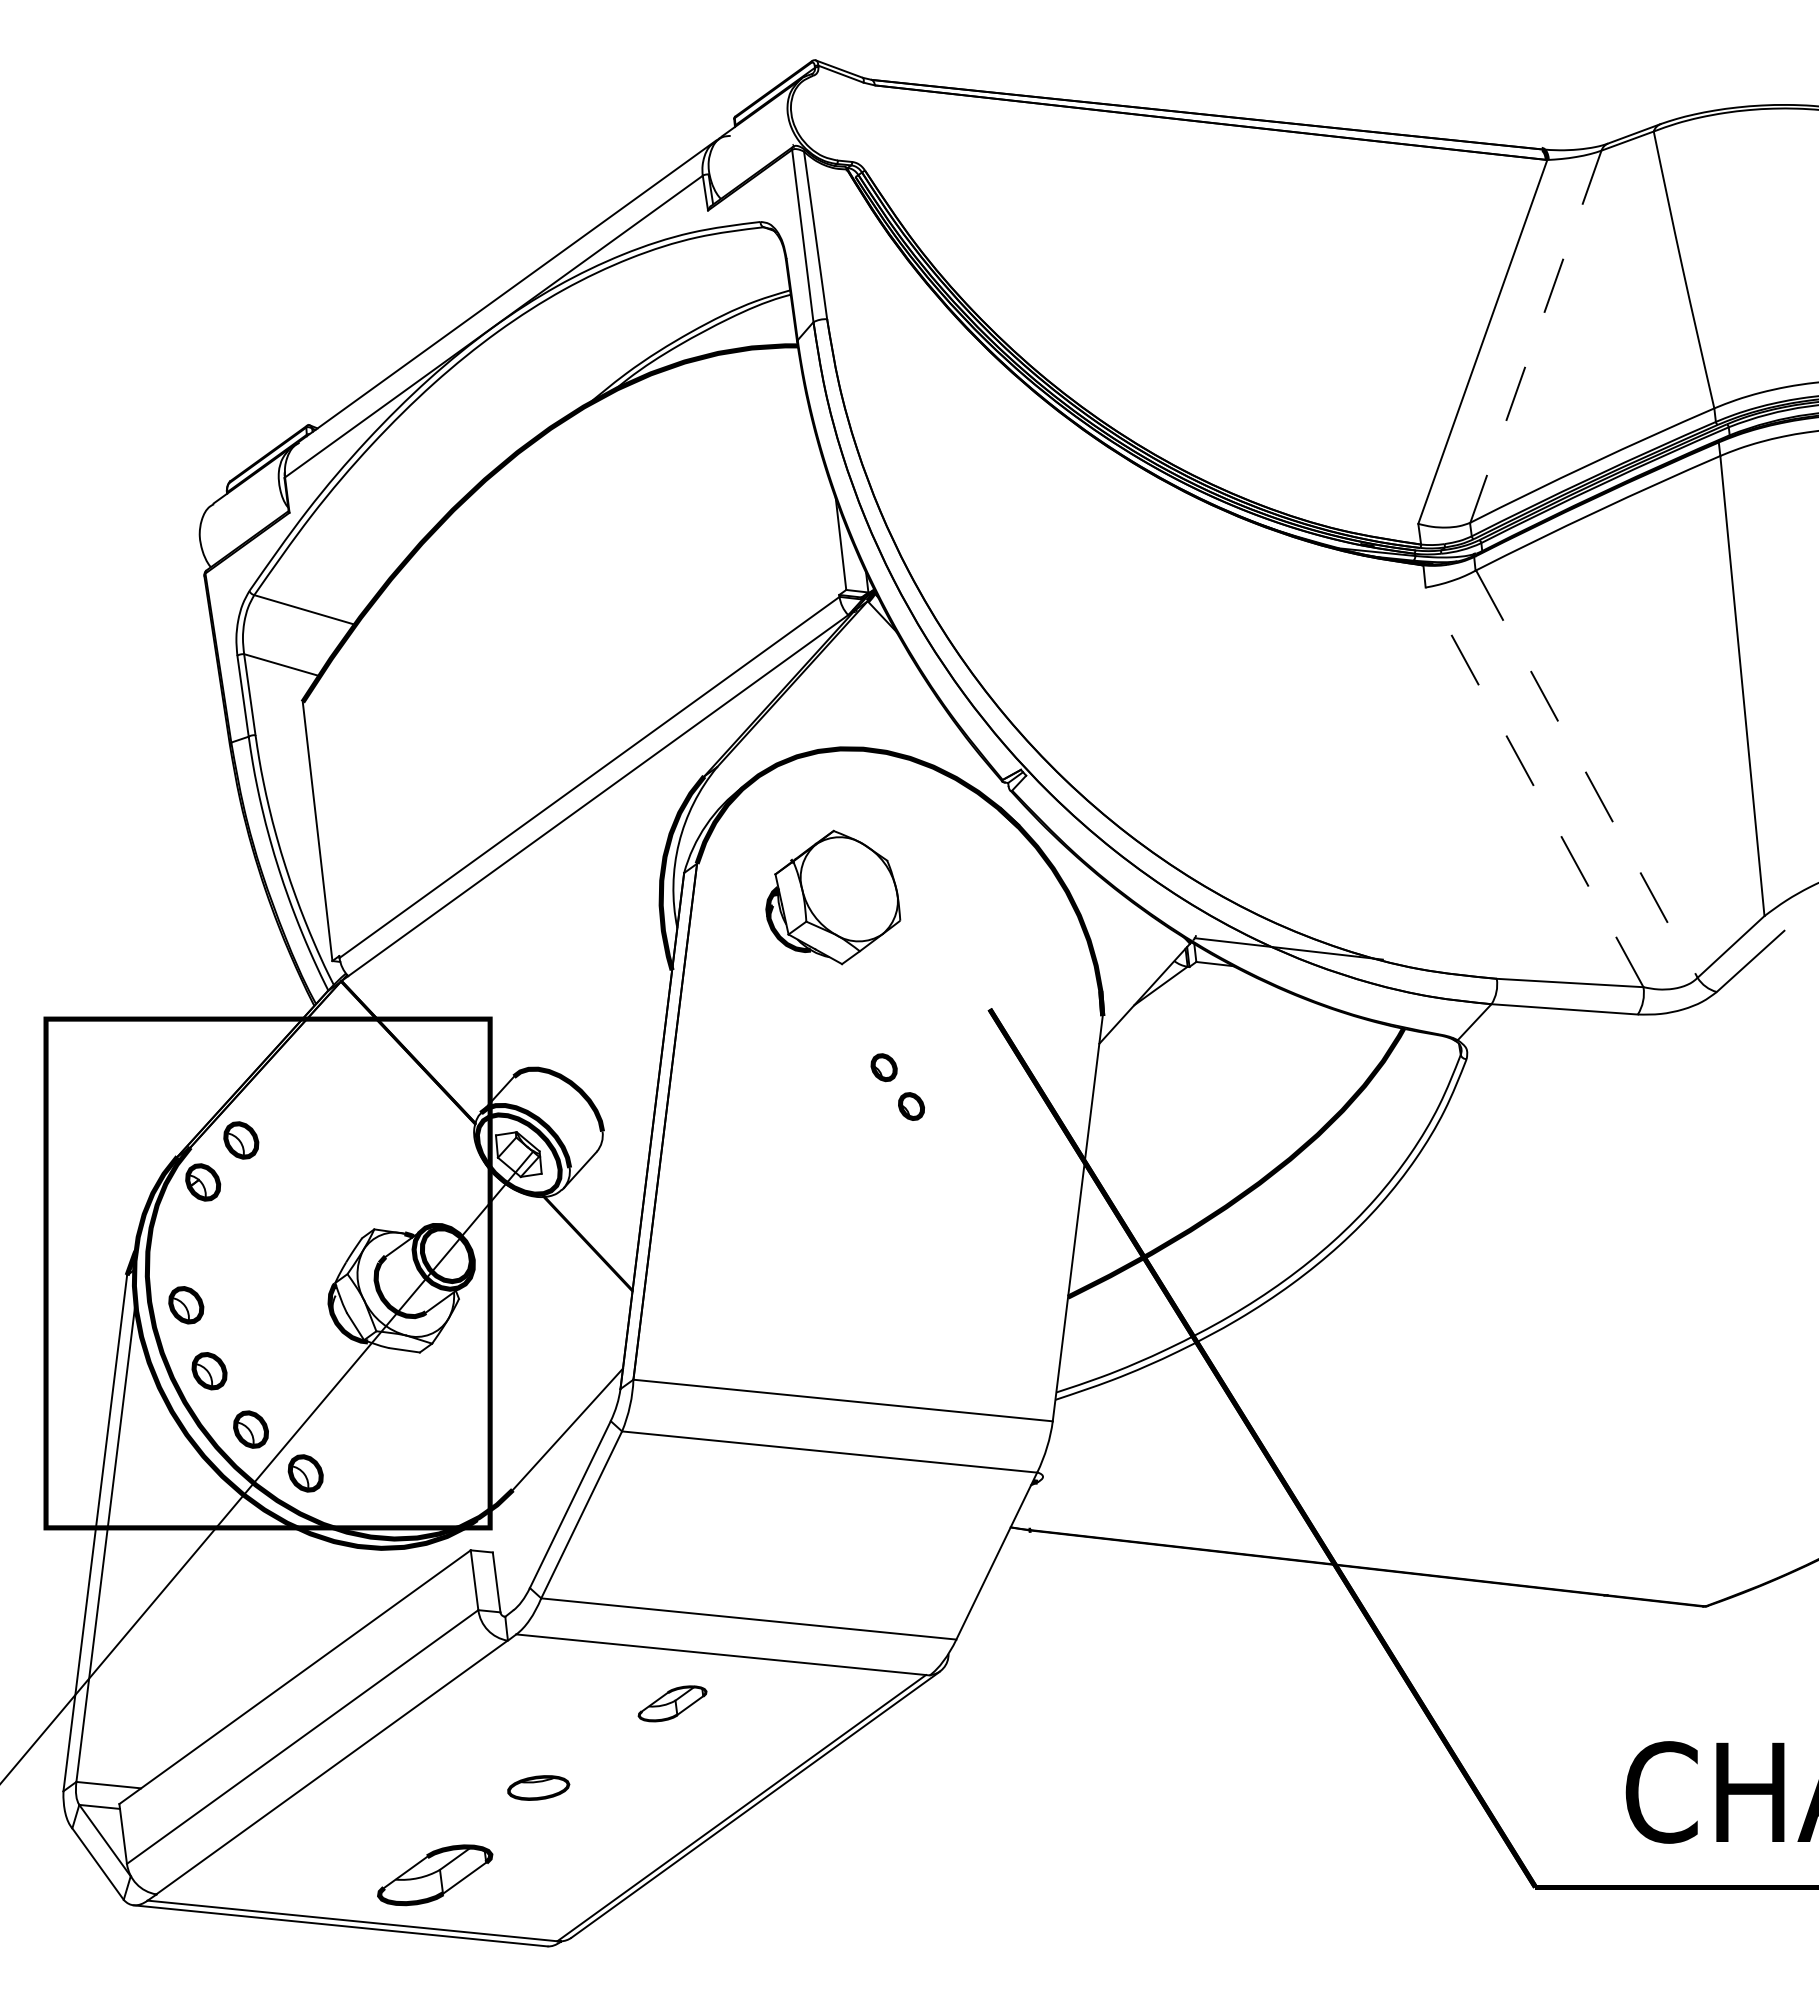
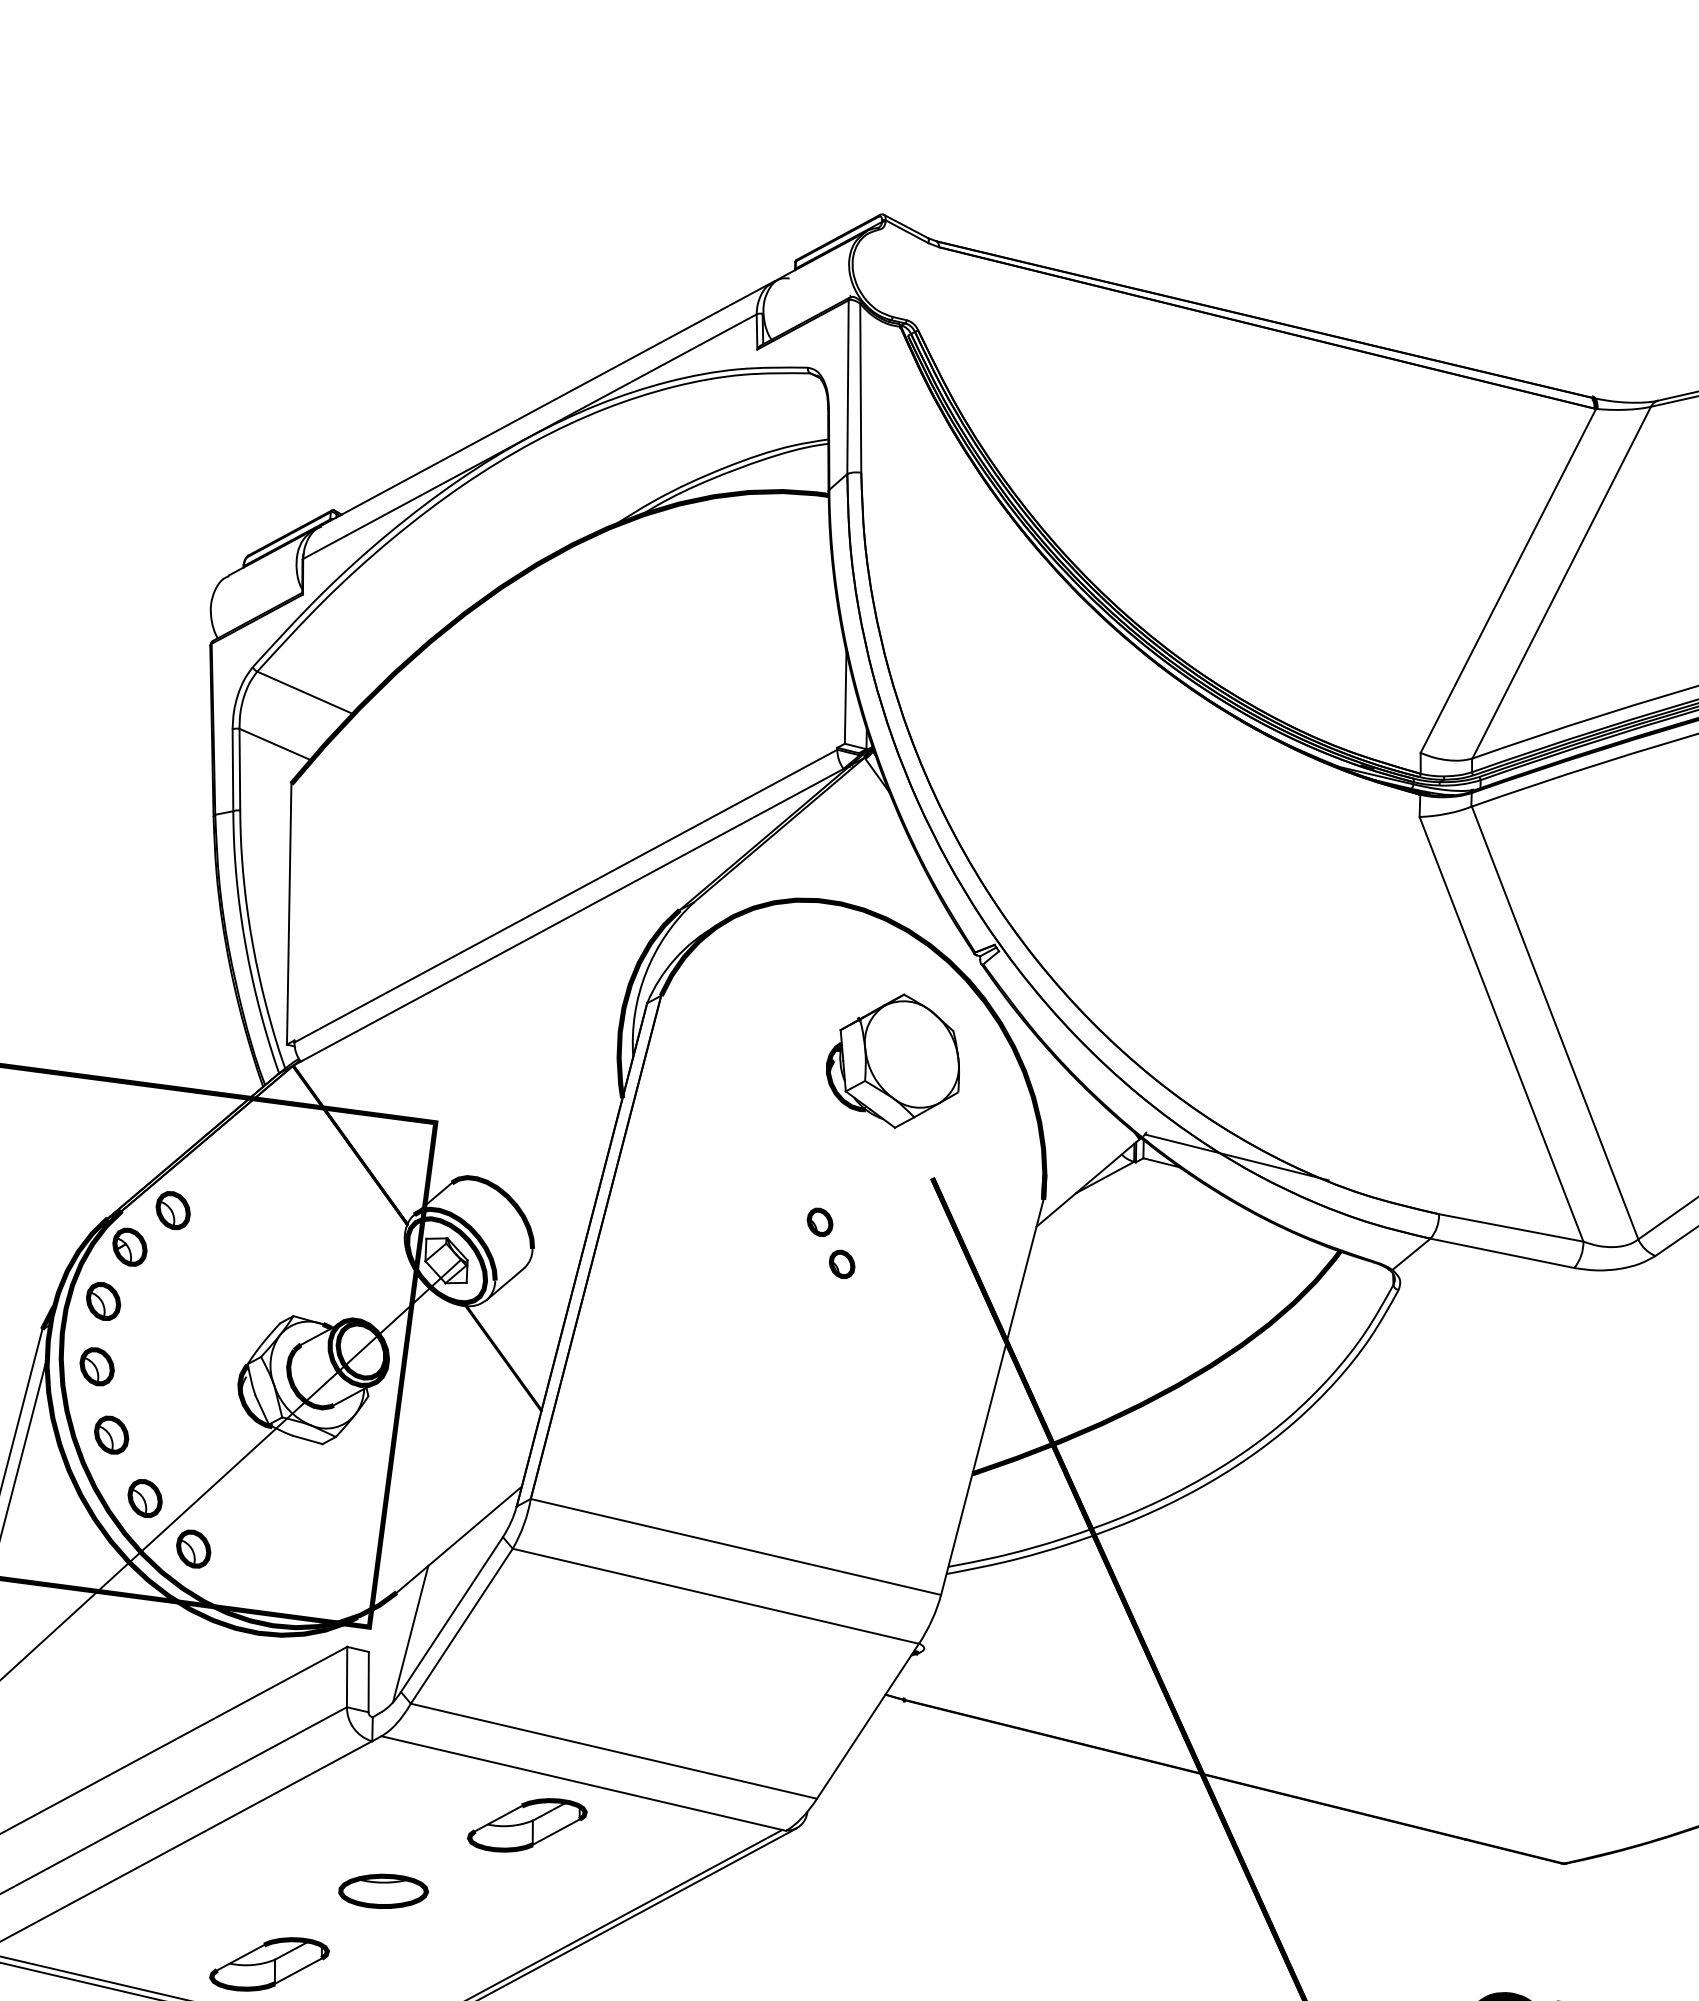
line: (1535, 337) -> (1561, 583), dashed -> solid
line: (1586, 774) -> (1554, 1023), dashed -> solid
line: (1534, 787) -> (1501, 1029), dashed -> solid
part: (833, 897) -> (895, 1060), moved
part: (183, 1239) -> (102, 1301), added
line: (531, 1529) -> (410, 1634), added
part: (672, 1703) -> (527, 1825), size x1.67
part: (538, 1787) -> (383, 1890), size x1.43

